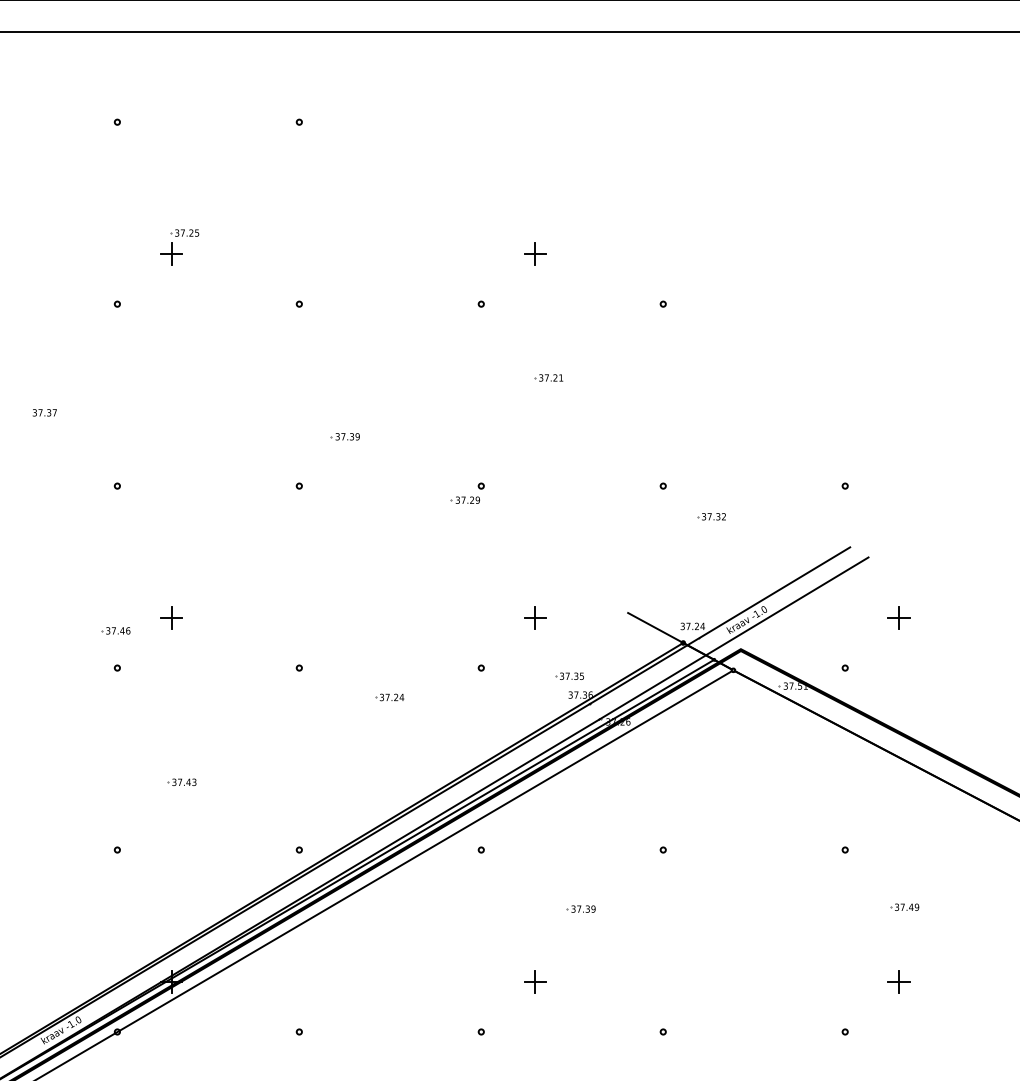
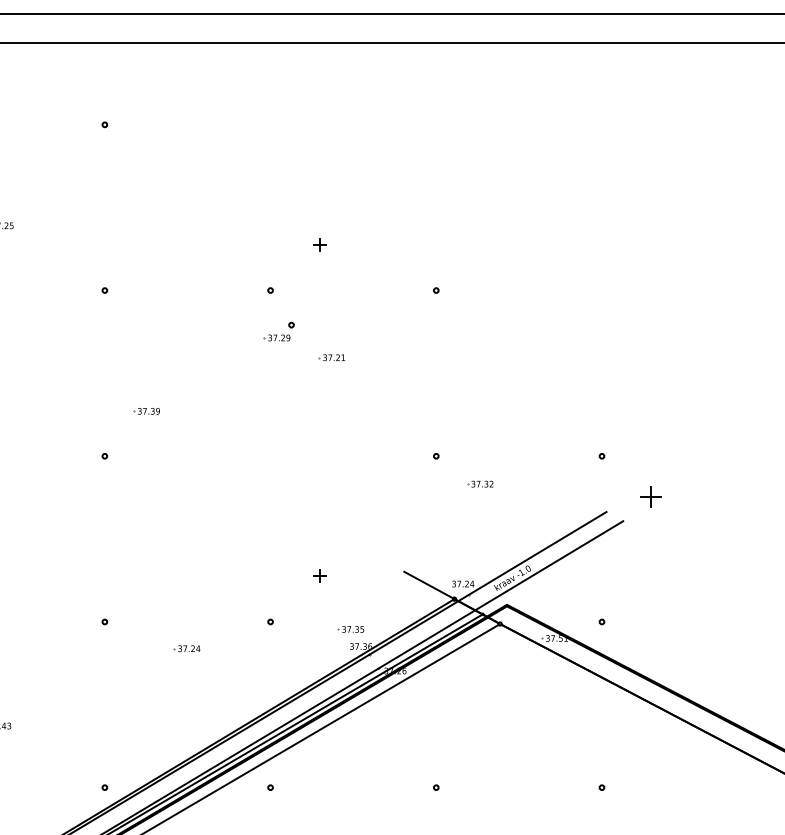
part: (535, 253) -> (319, 244), size x0.6
part: (467, 492) -> (278, 330), moved
part: (535, 617) -> (319, 575), size x0.6
part: (898, 617) -> (650, 496), moved

